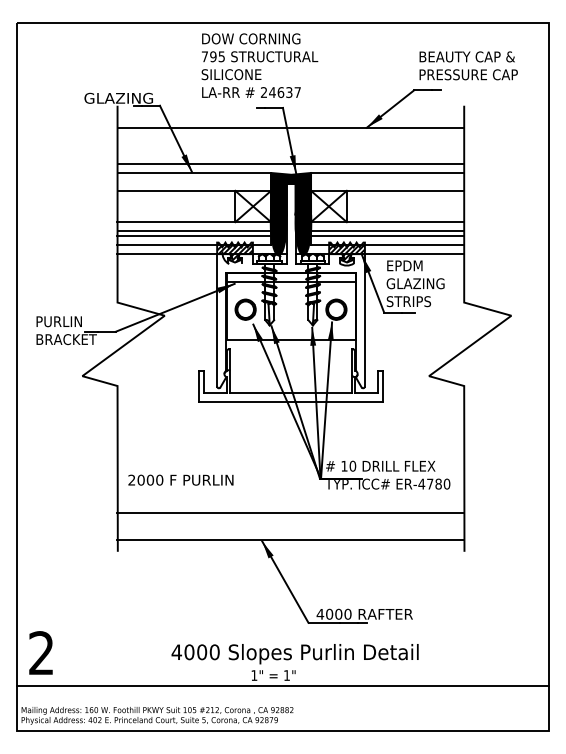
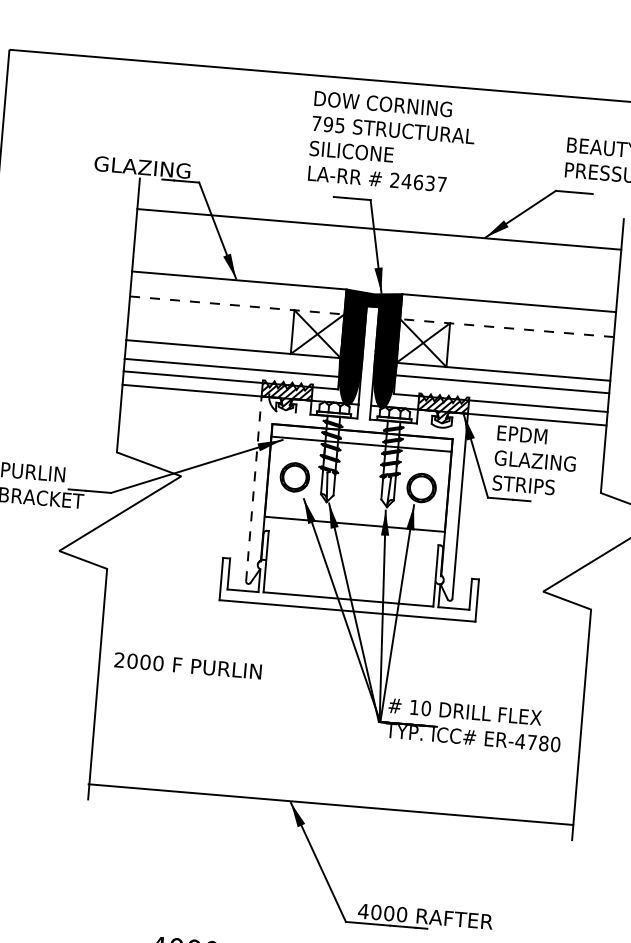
text: (259, 65) -> (391, 142), moved
line: (290, 164) -> (374, 279), removed
line: (194, 190) -> (237, 304), solid -> dashed
line: (387, 190) -> (506, 327), solid -> dashed
line: (194, 231) -> (232, 362), removed
line: (387, 235) -> (501, 390), removed
line: (217, 319) -> (254, 487), solid -> dashed
text: (180, 479) -> (187, 664), moved
line: (290, 513) -> (333, 767), removed

